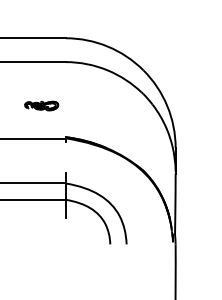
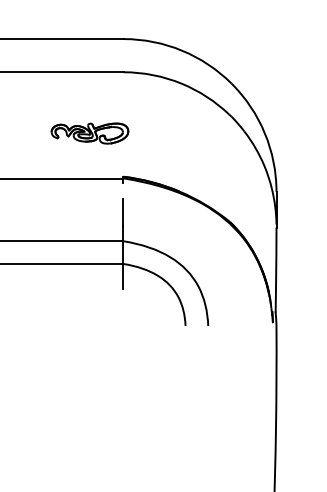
part: (41, 106) -> (89, 133), size x1.67
line: (65, 162) -> (123, 212), added

